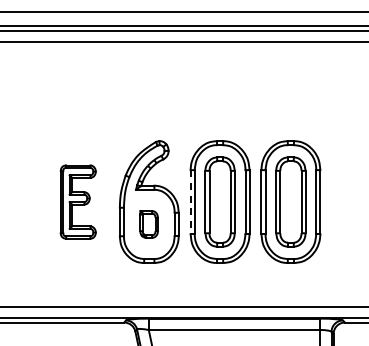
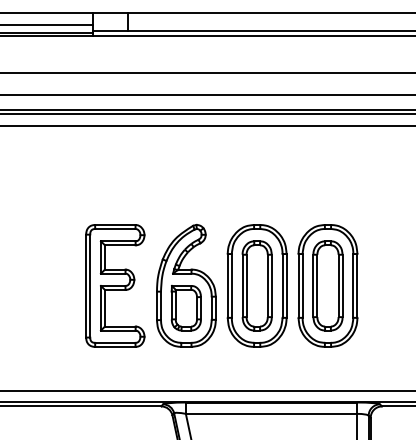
part: (78, 201) -> (115, 285), size x1.67
line: (190, 201) -> (227, 285), dashed -> solid
part: (148, 224) -> (185, 308), size x1.67

